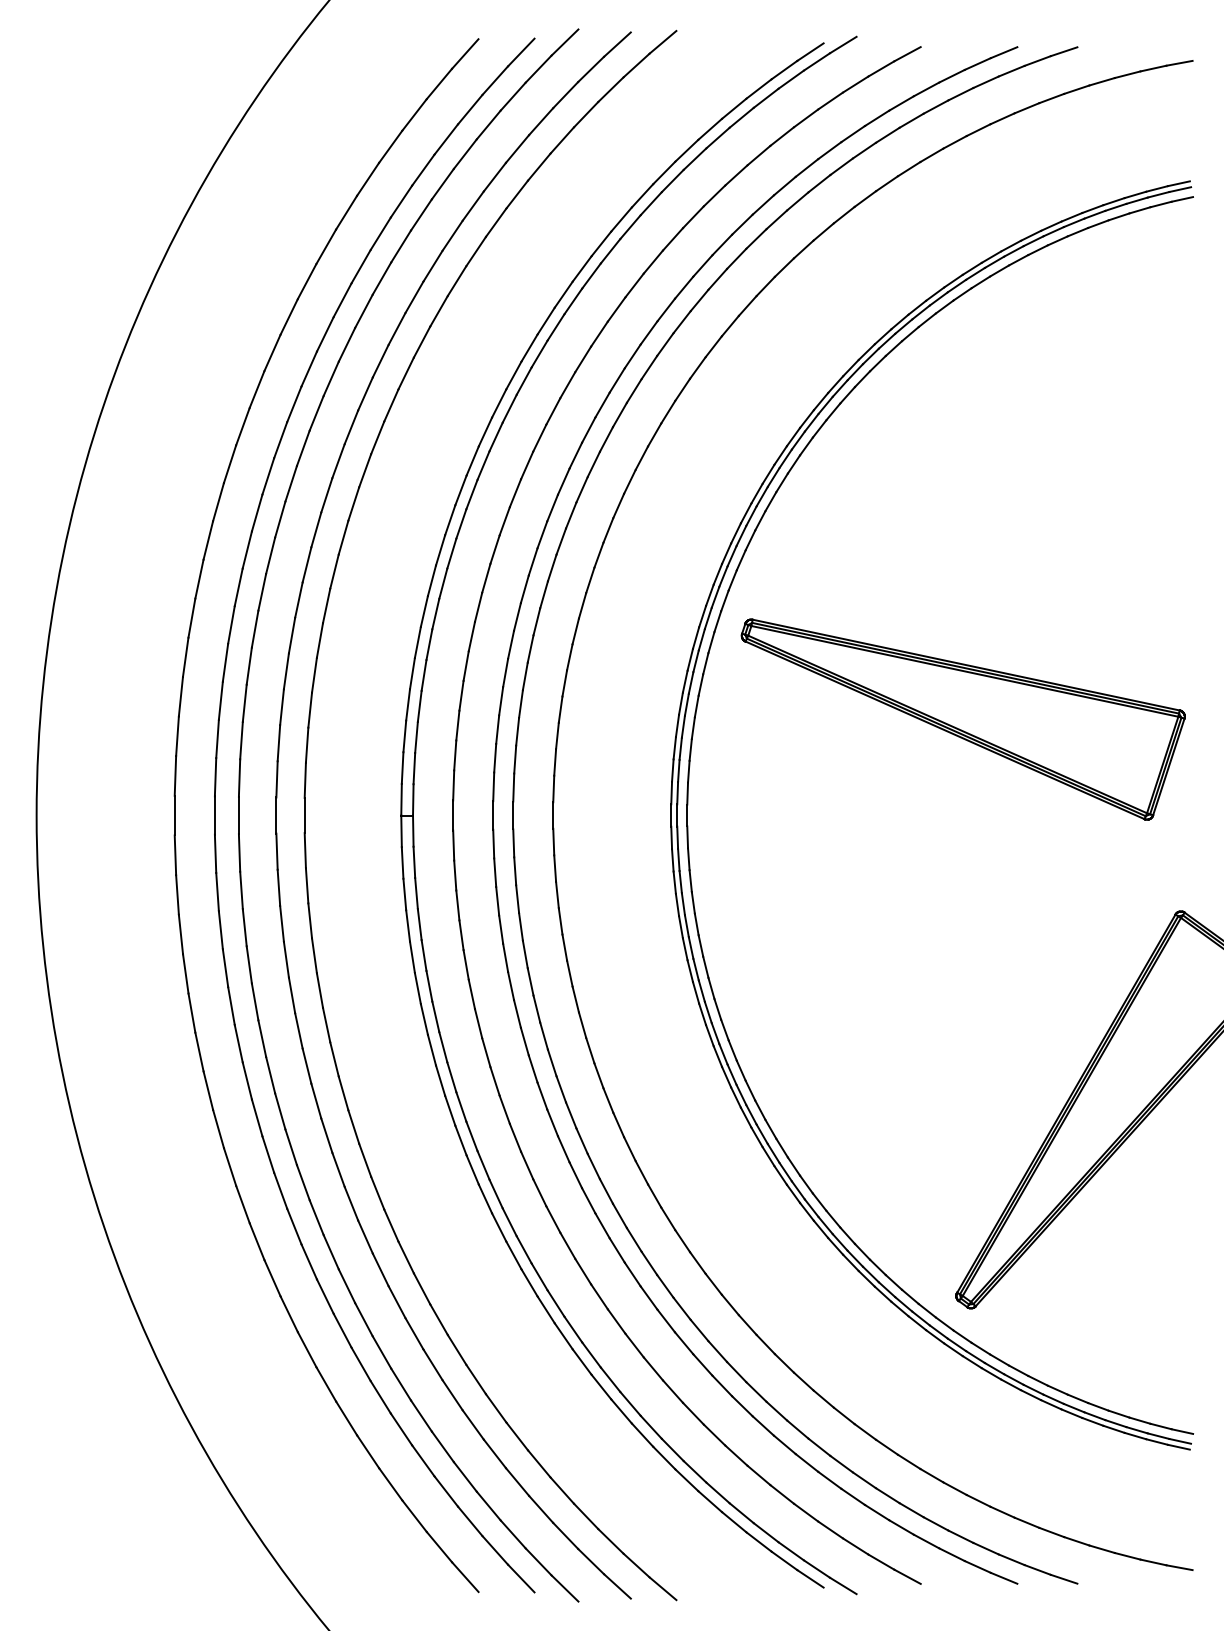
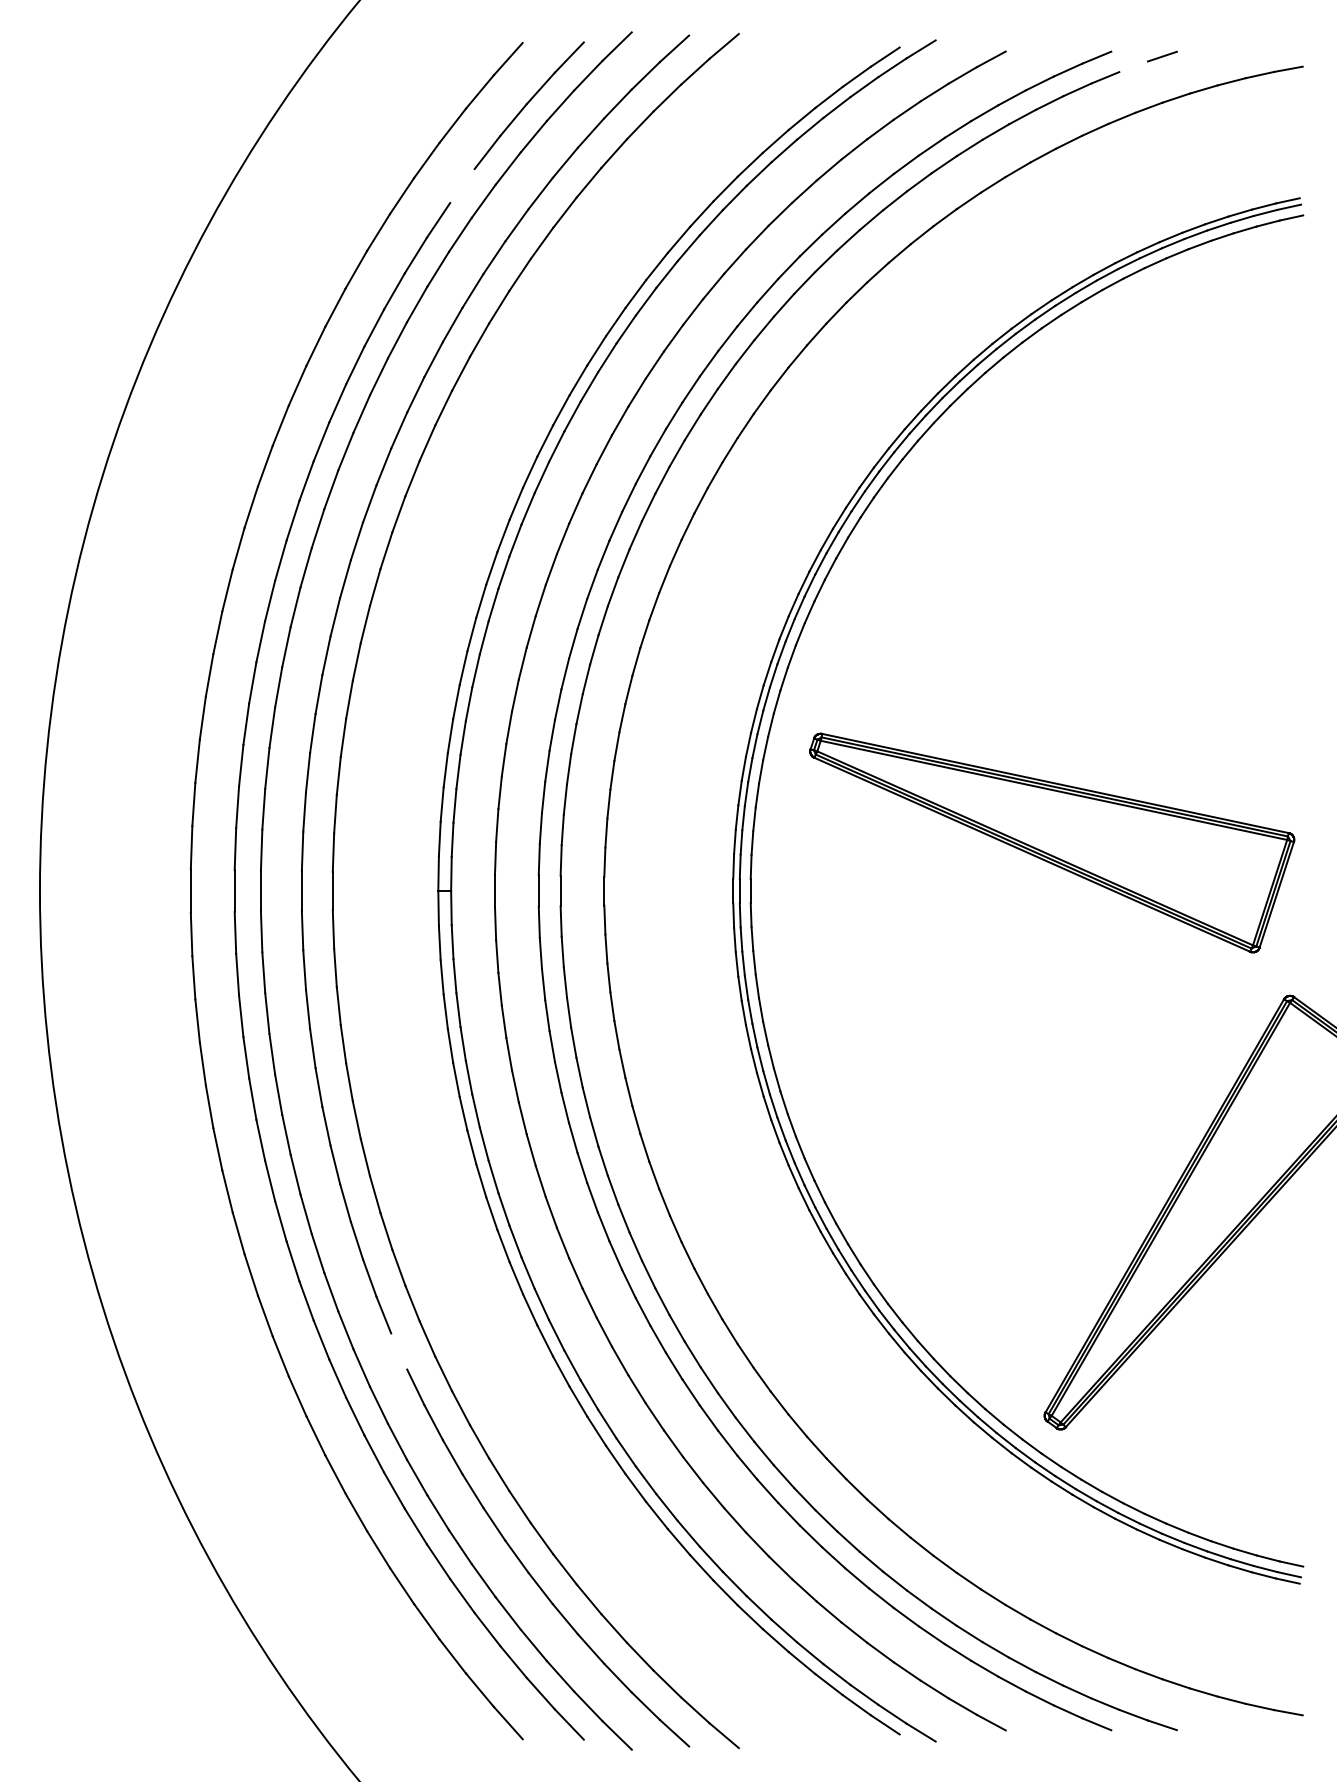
line: (1037, 60) -> (1133, 66), removed
line: (423, 169) -> (462, 185), removed
part: (962, 719) -> (1051, 842), moved
line: (365, 1236) -> (399, 1350), removed

